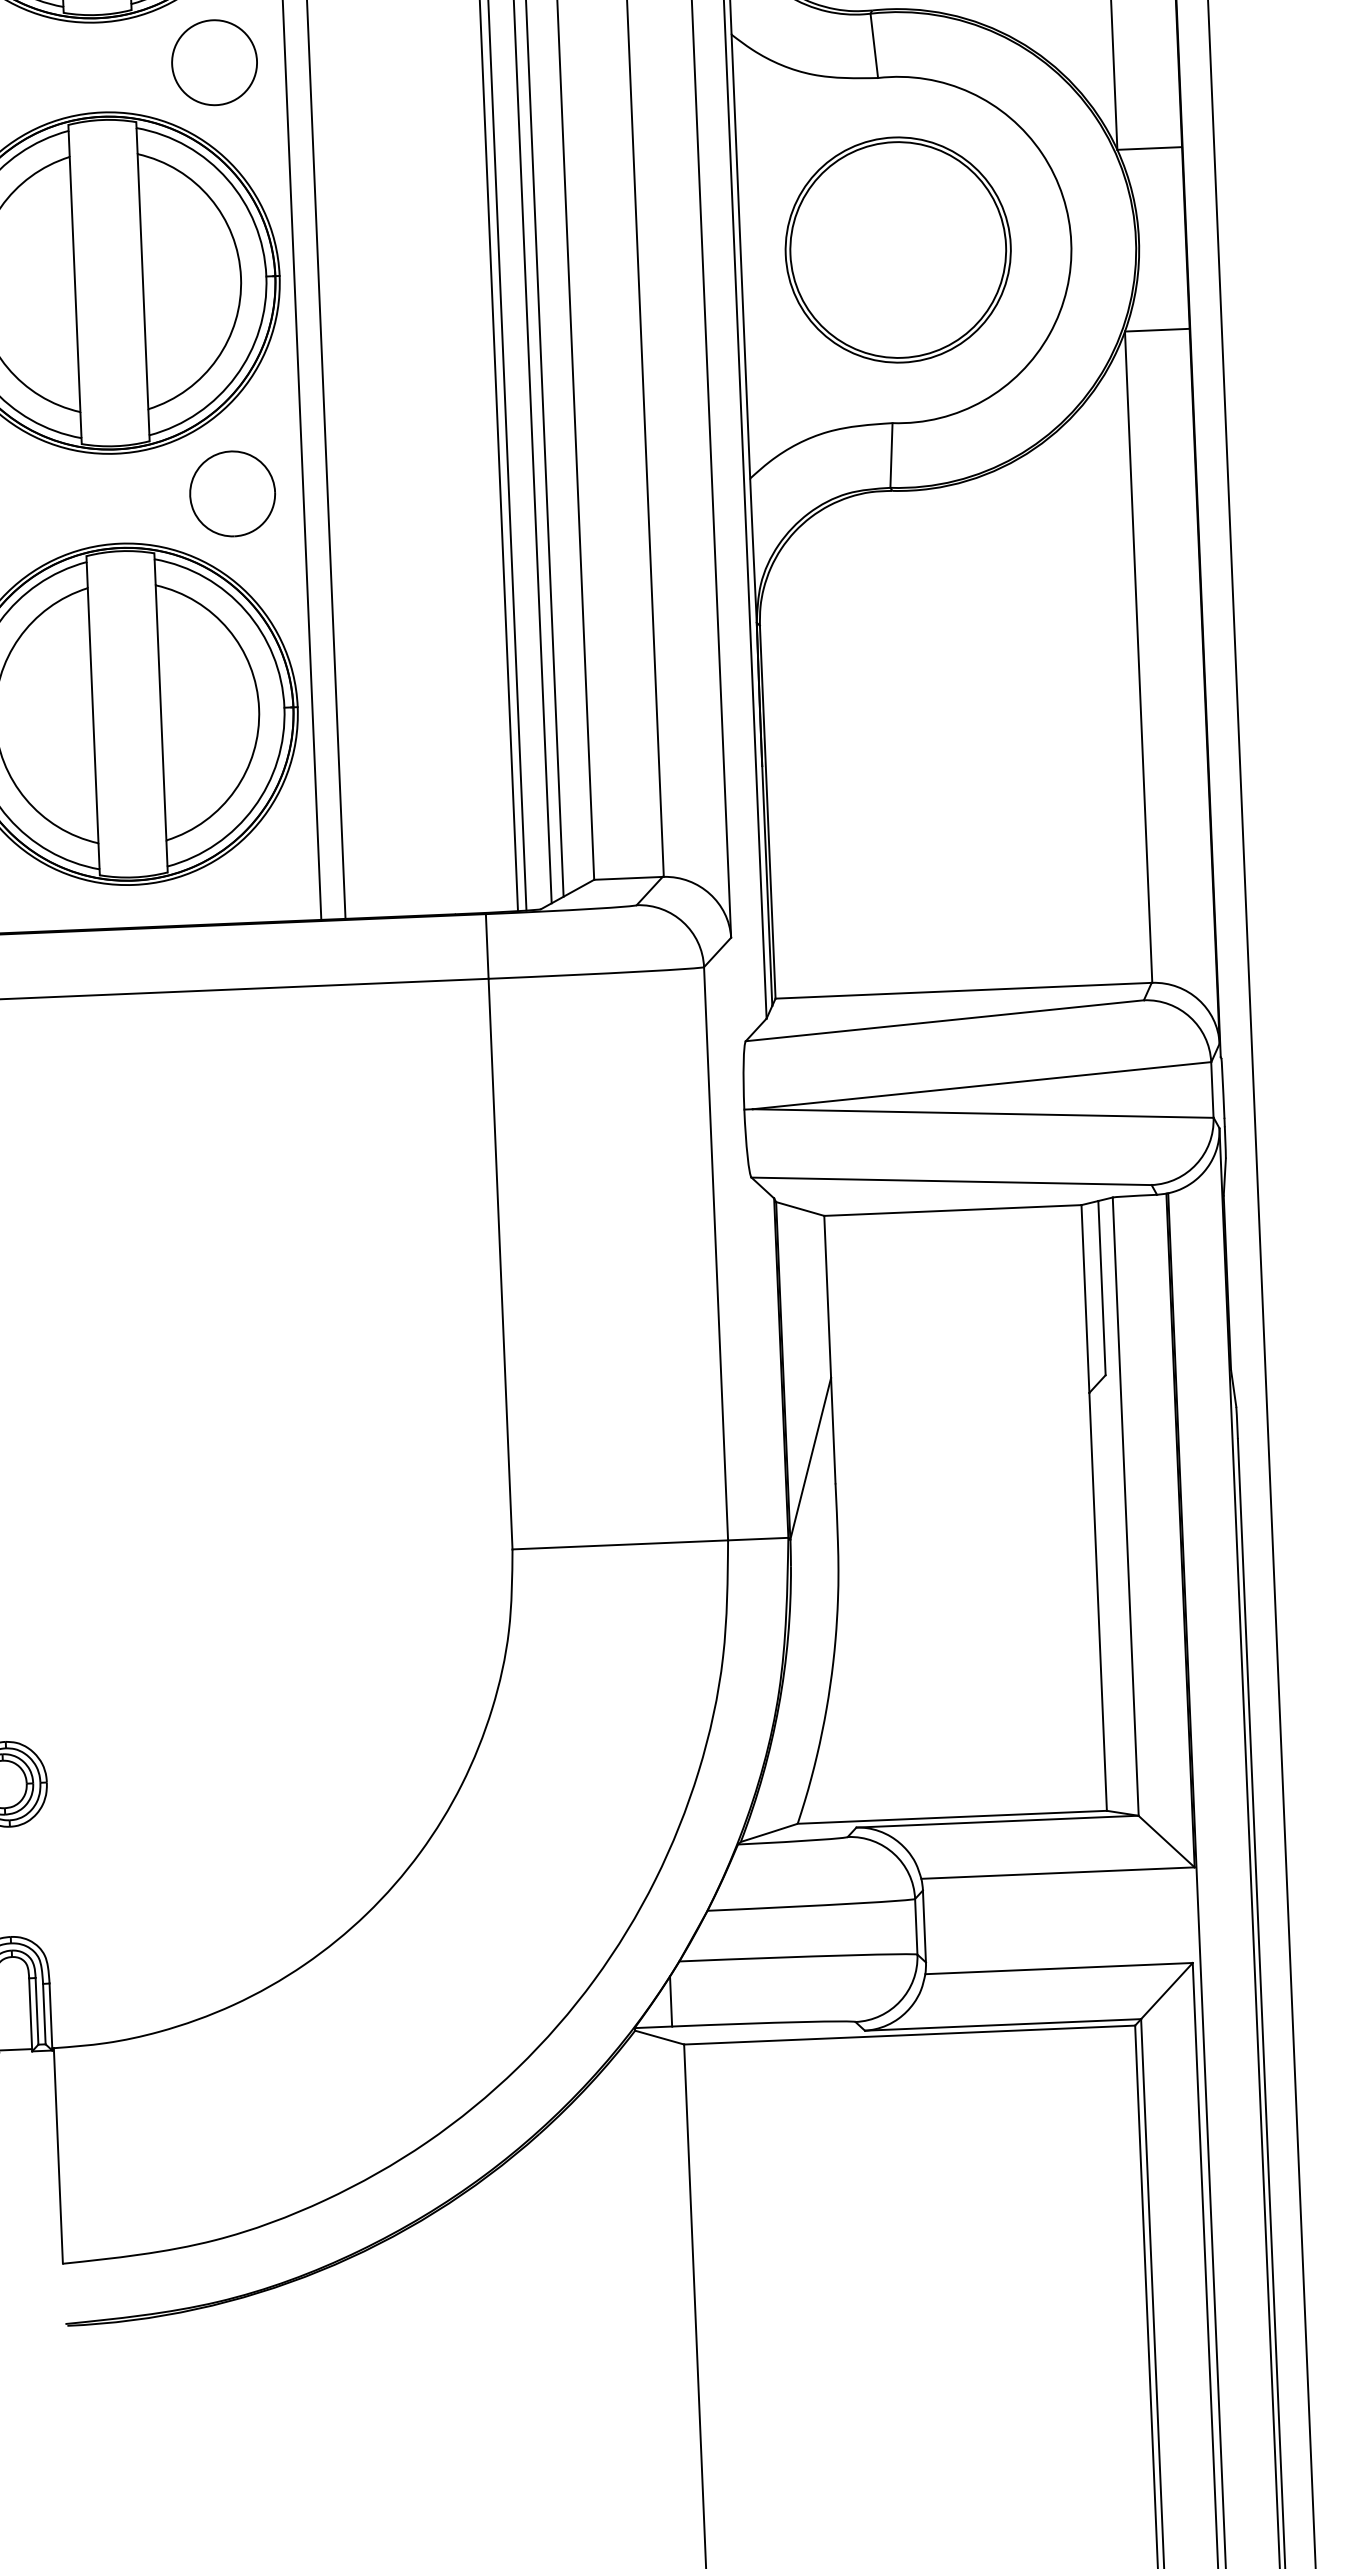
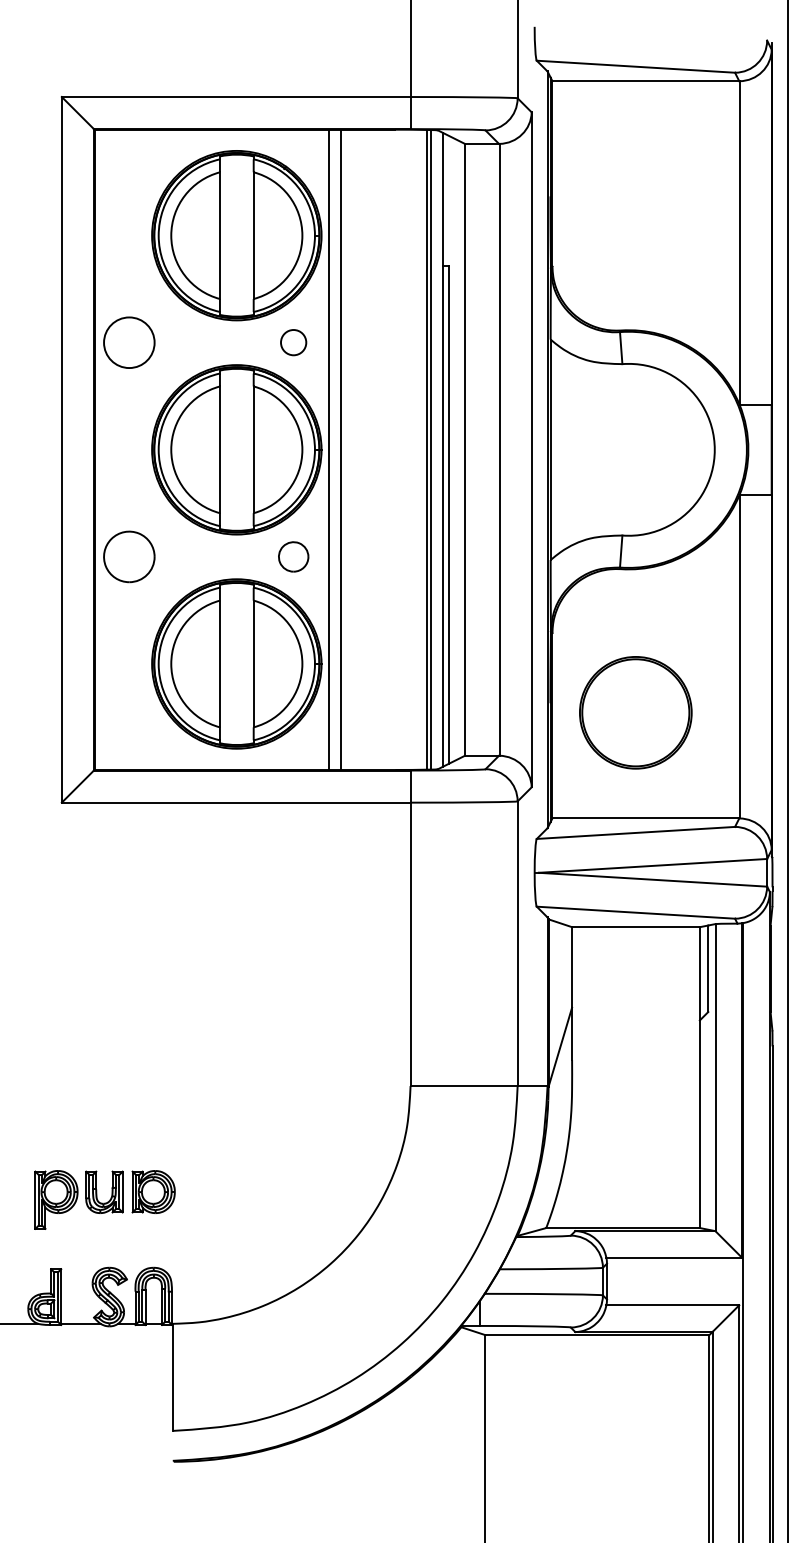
circle: (214, 62) -> (293, 342), size x0.6
part: (897, 249) -> (635, 712), moved
part: (232, 493) -> (293, 556), size x0.7

